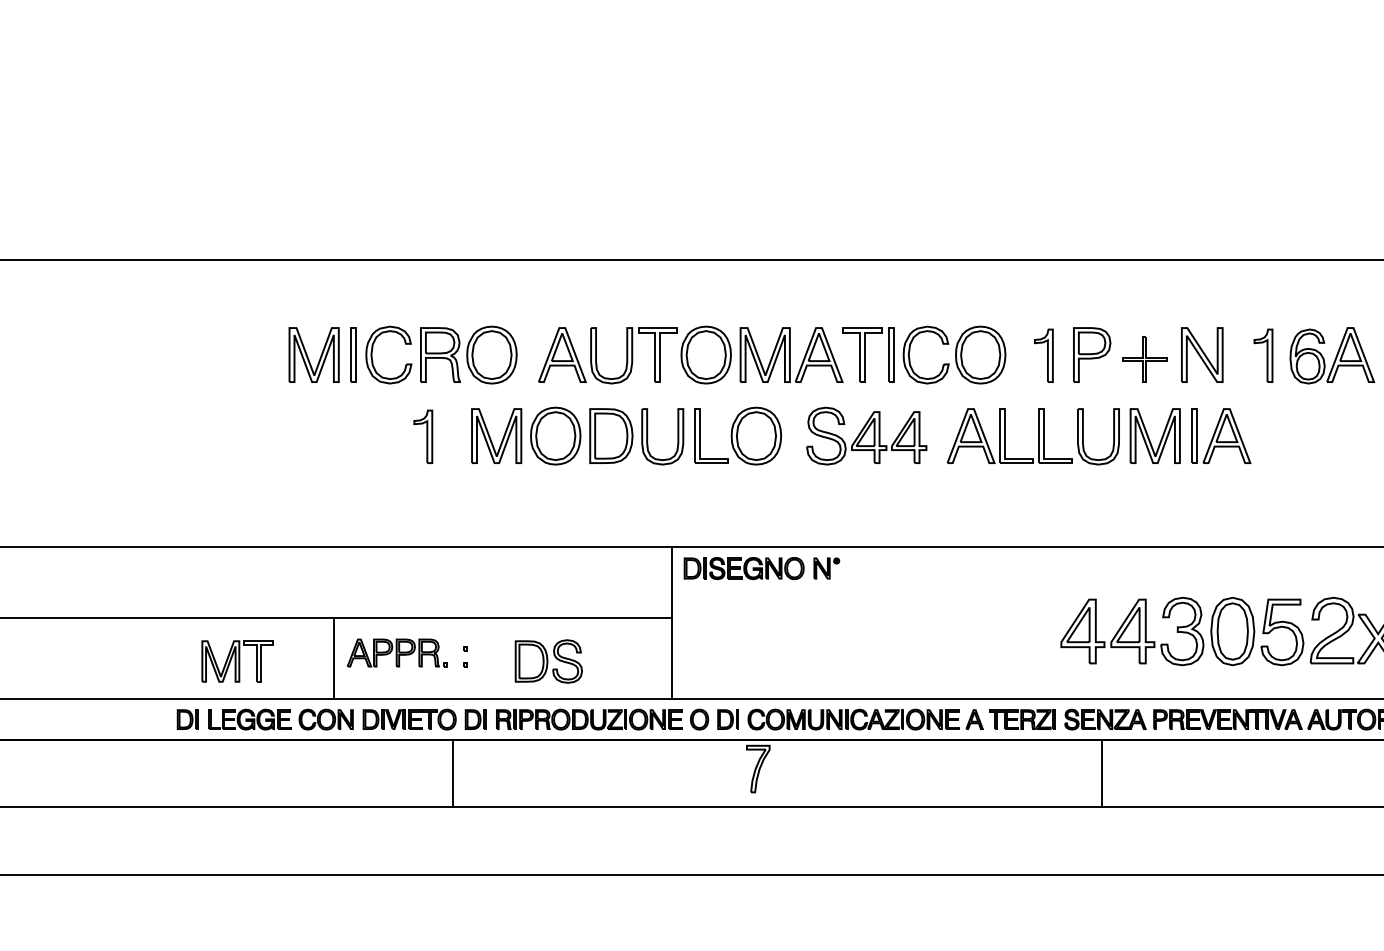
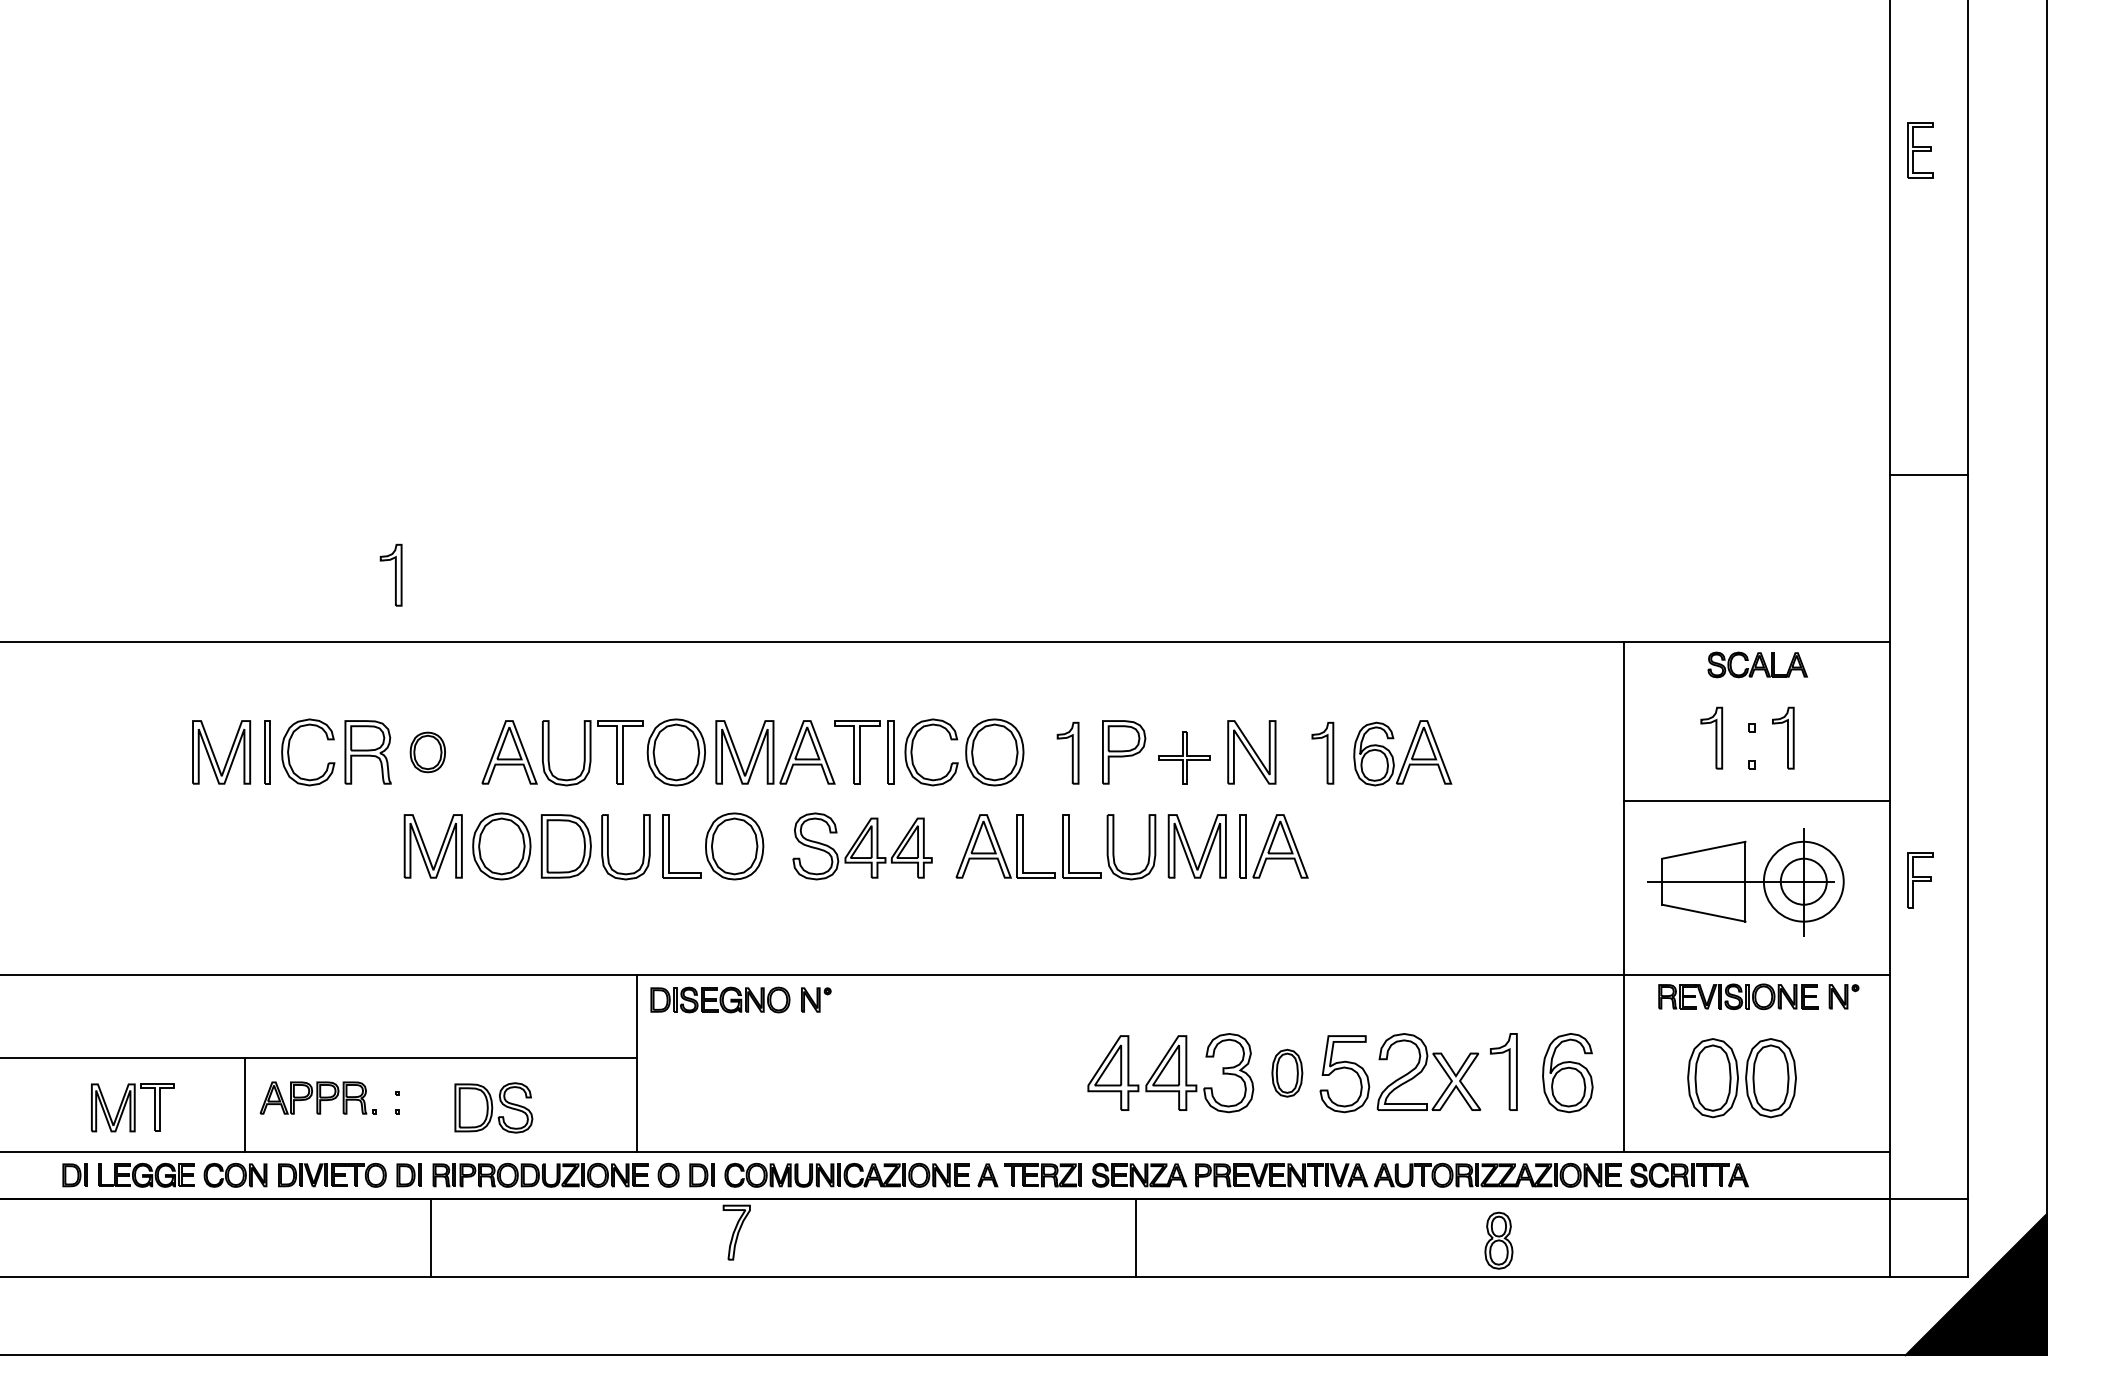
part: (491, 355) -> (427, 752), size x0.6
part: (422, 436) -> (390, 574), moved
part: (1232, 631) -> (1287, 1073), size x0.6
line: (452, 773) -> (431, 1237), moved

